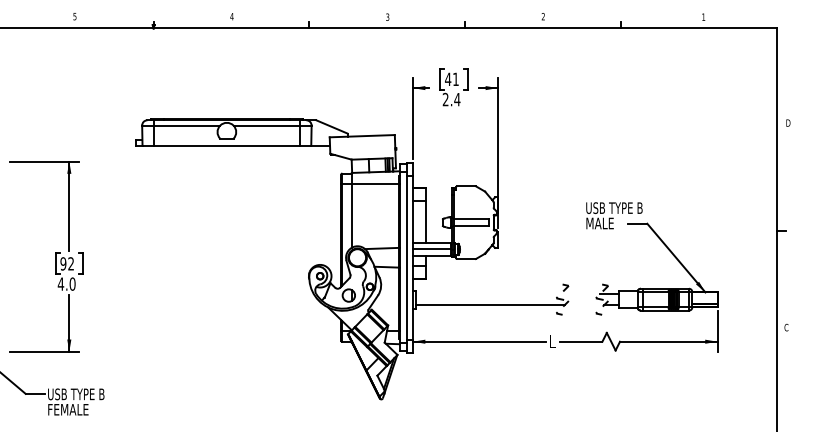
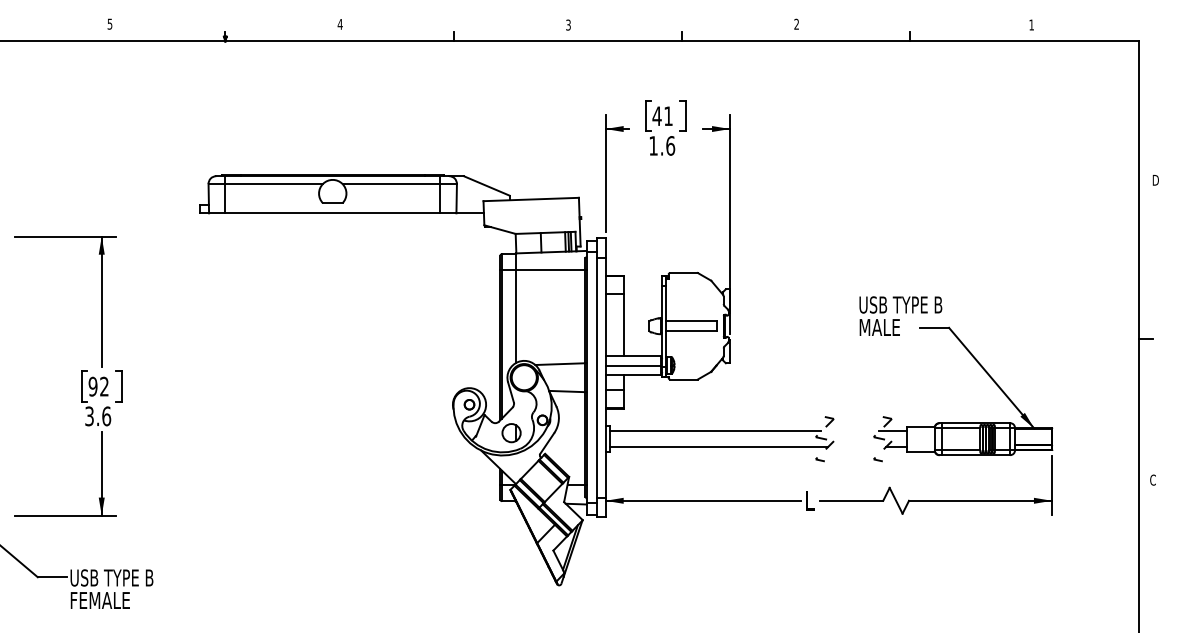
text: (451, 99) -> (661, 145), 2.4 -> 1.6
text: (66, 283) -> (97, 415), 4.0 -> 3.6
line: (488, 294) -> (716, 431), added

